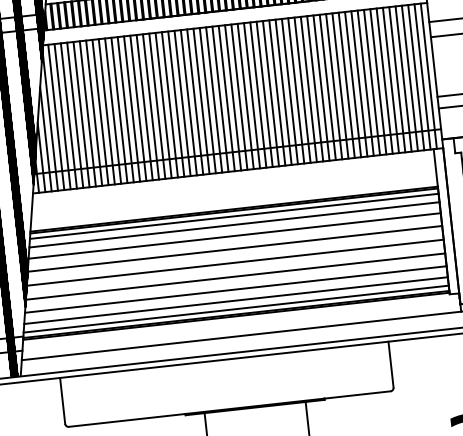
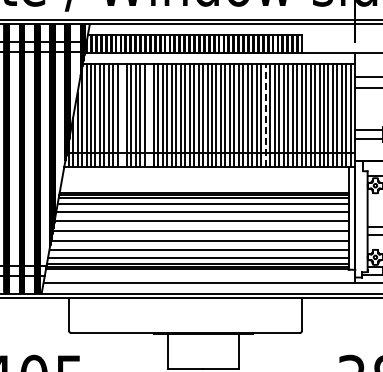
line: (308, 89) -> (265, 115), solid -> dashed
line: (144, 106) -> (149, 114), removed
line: (106, 110) -> (122, 114), removed

